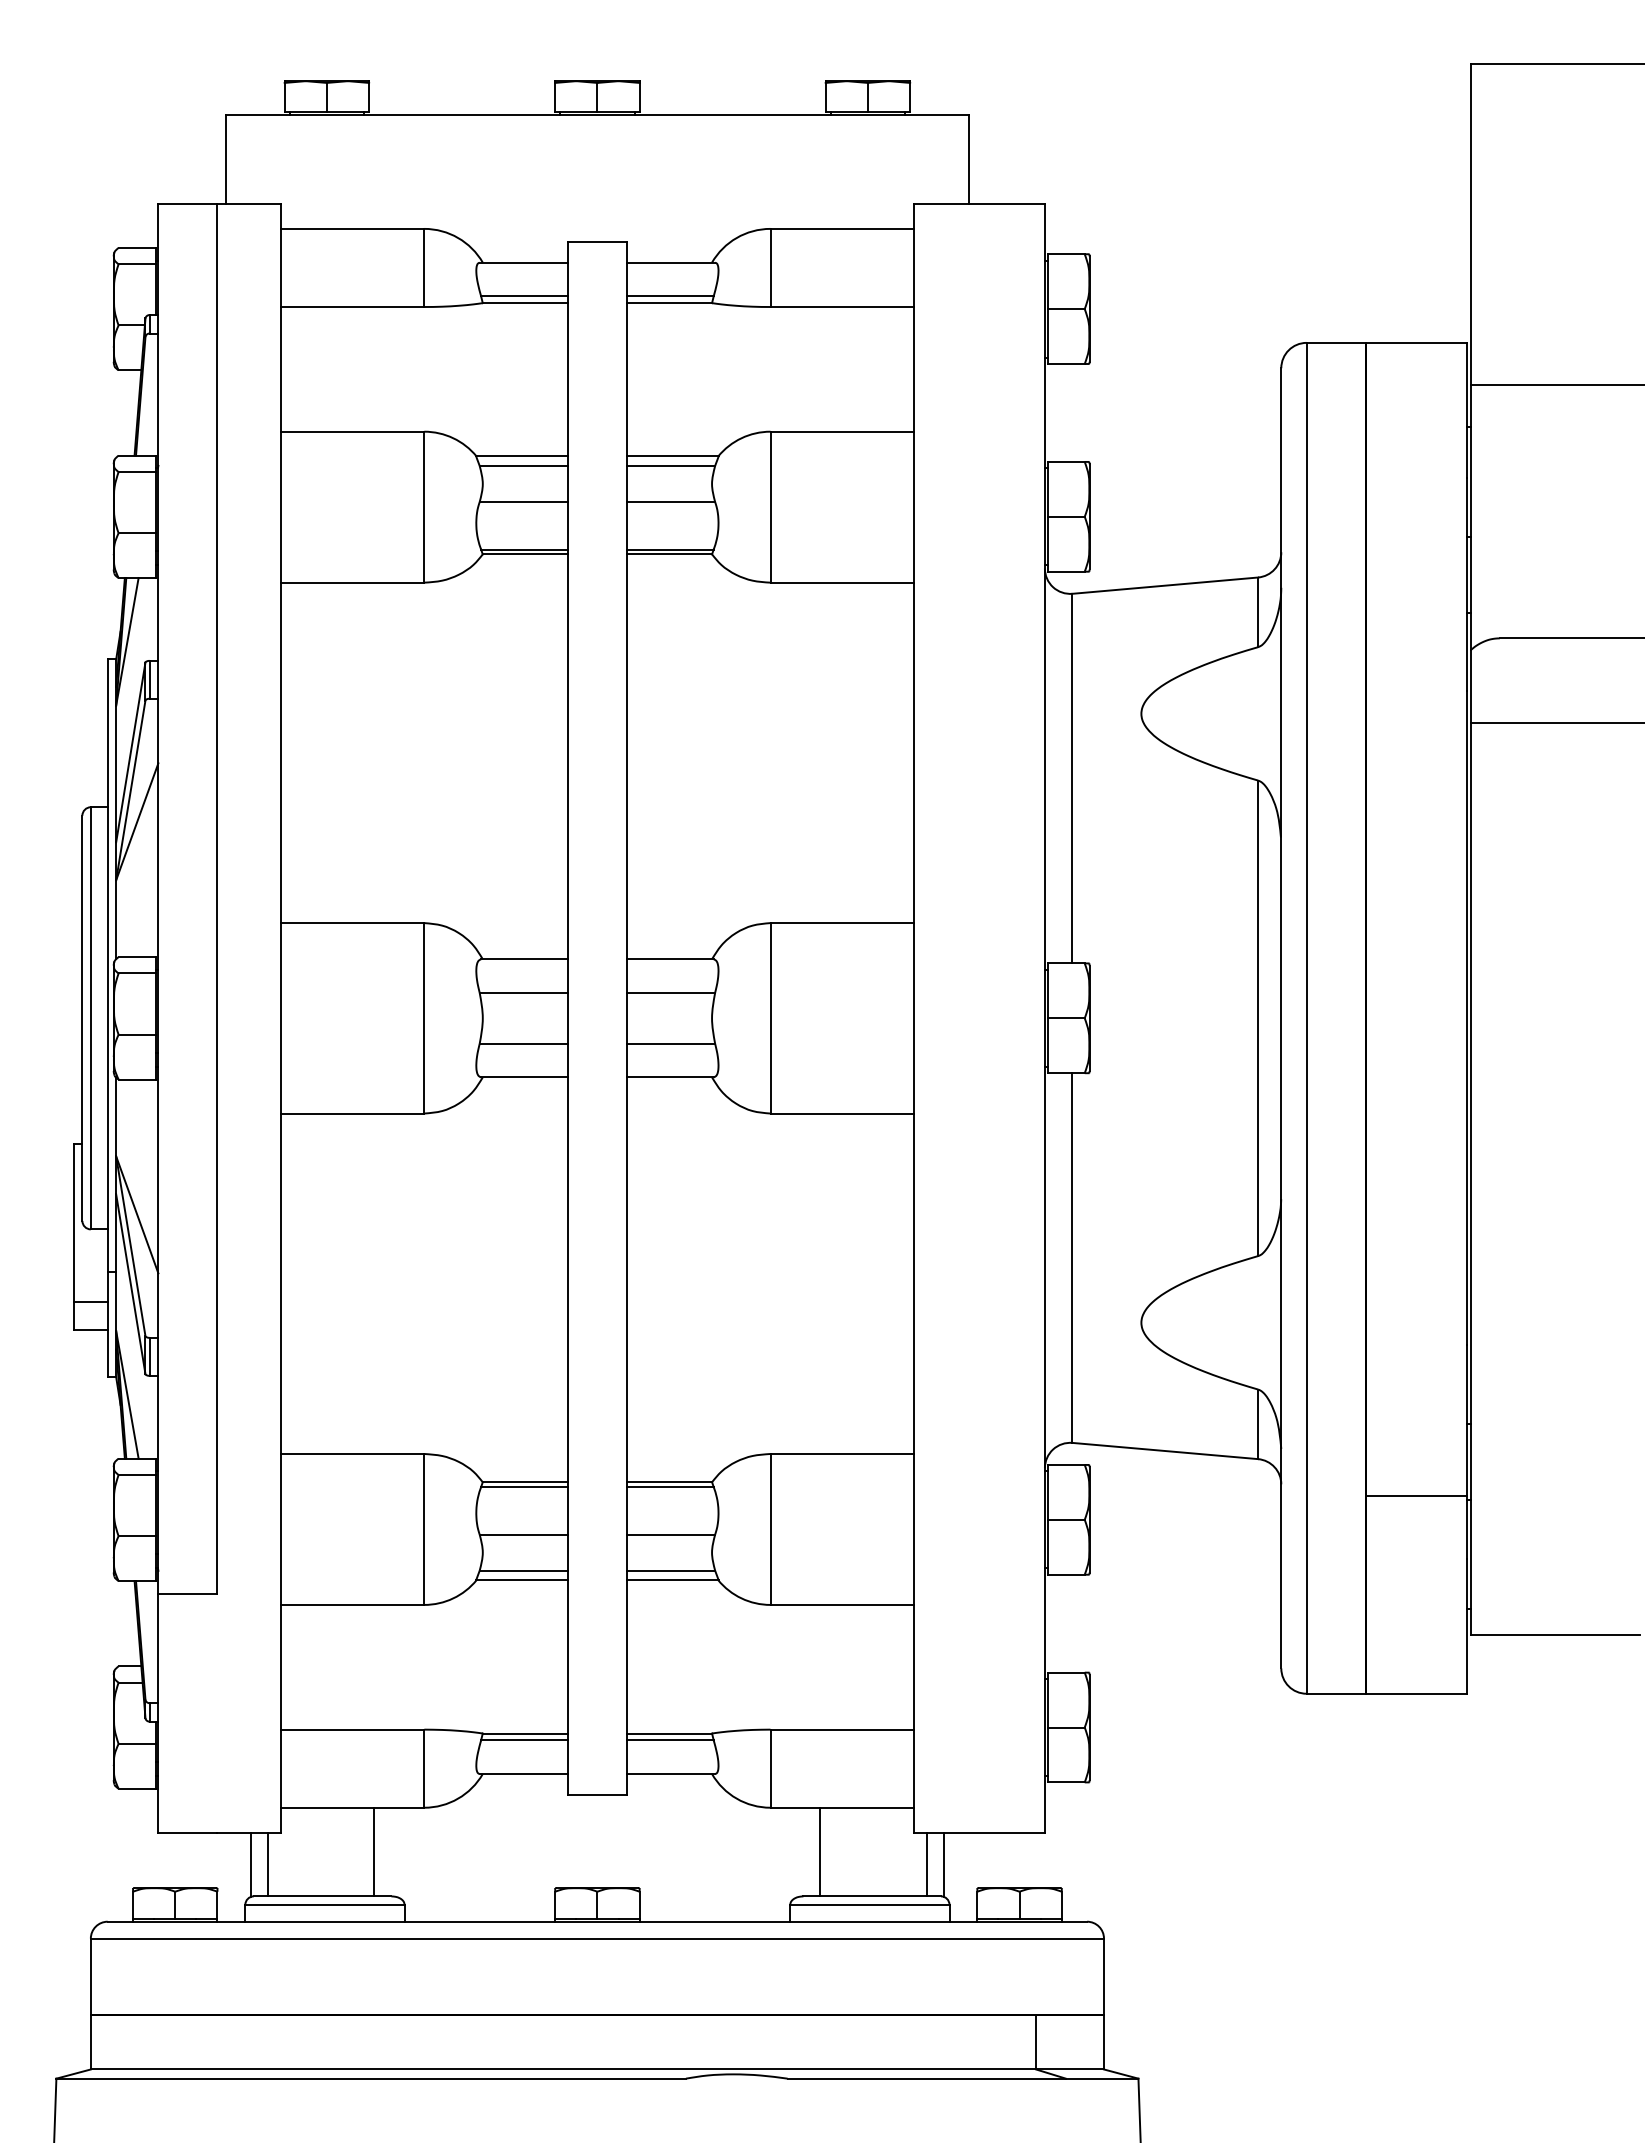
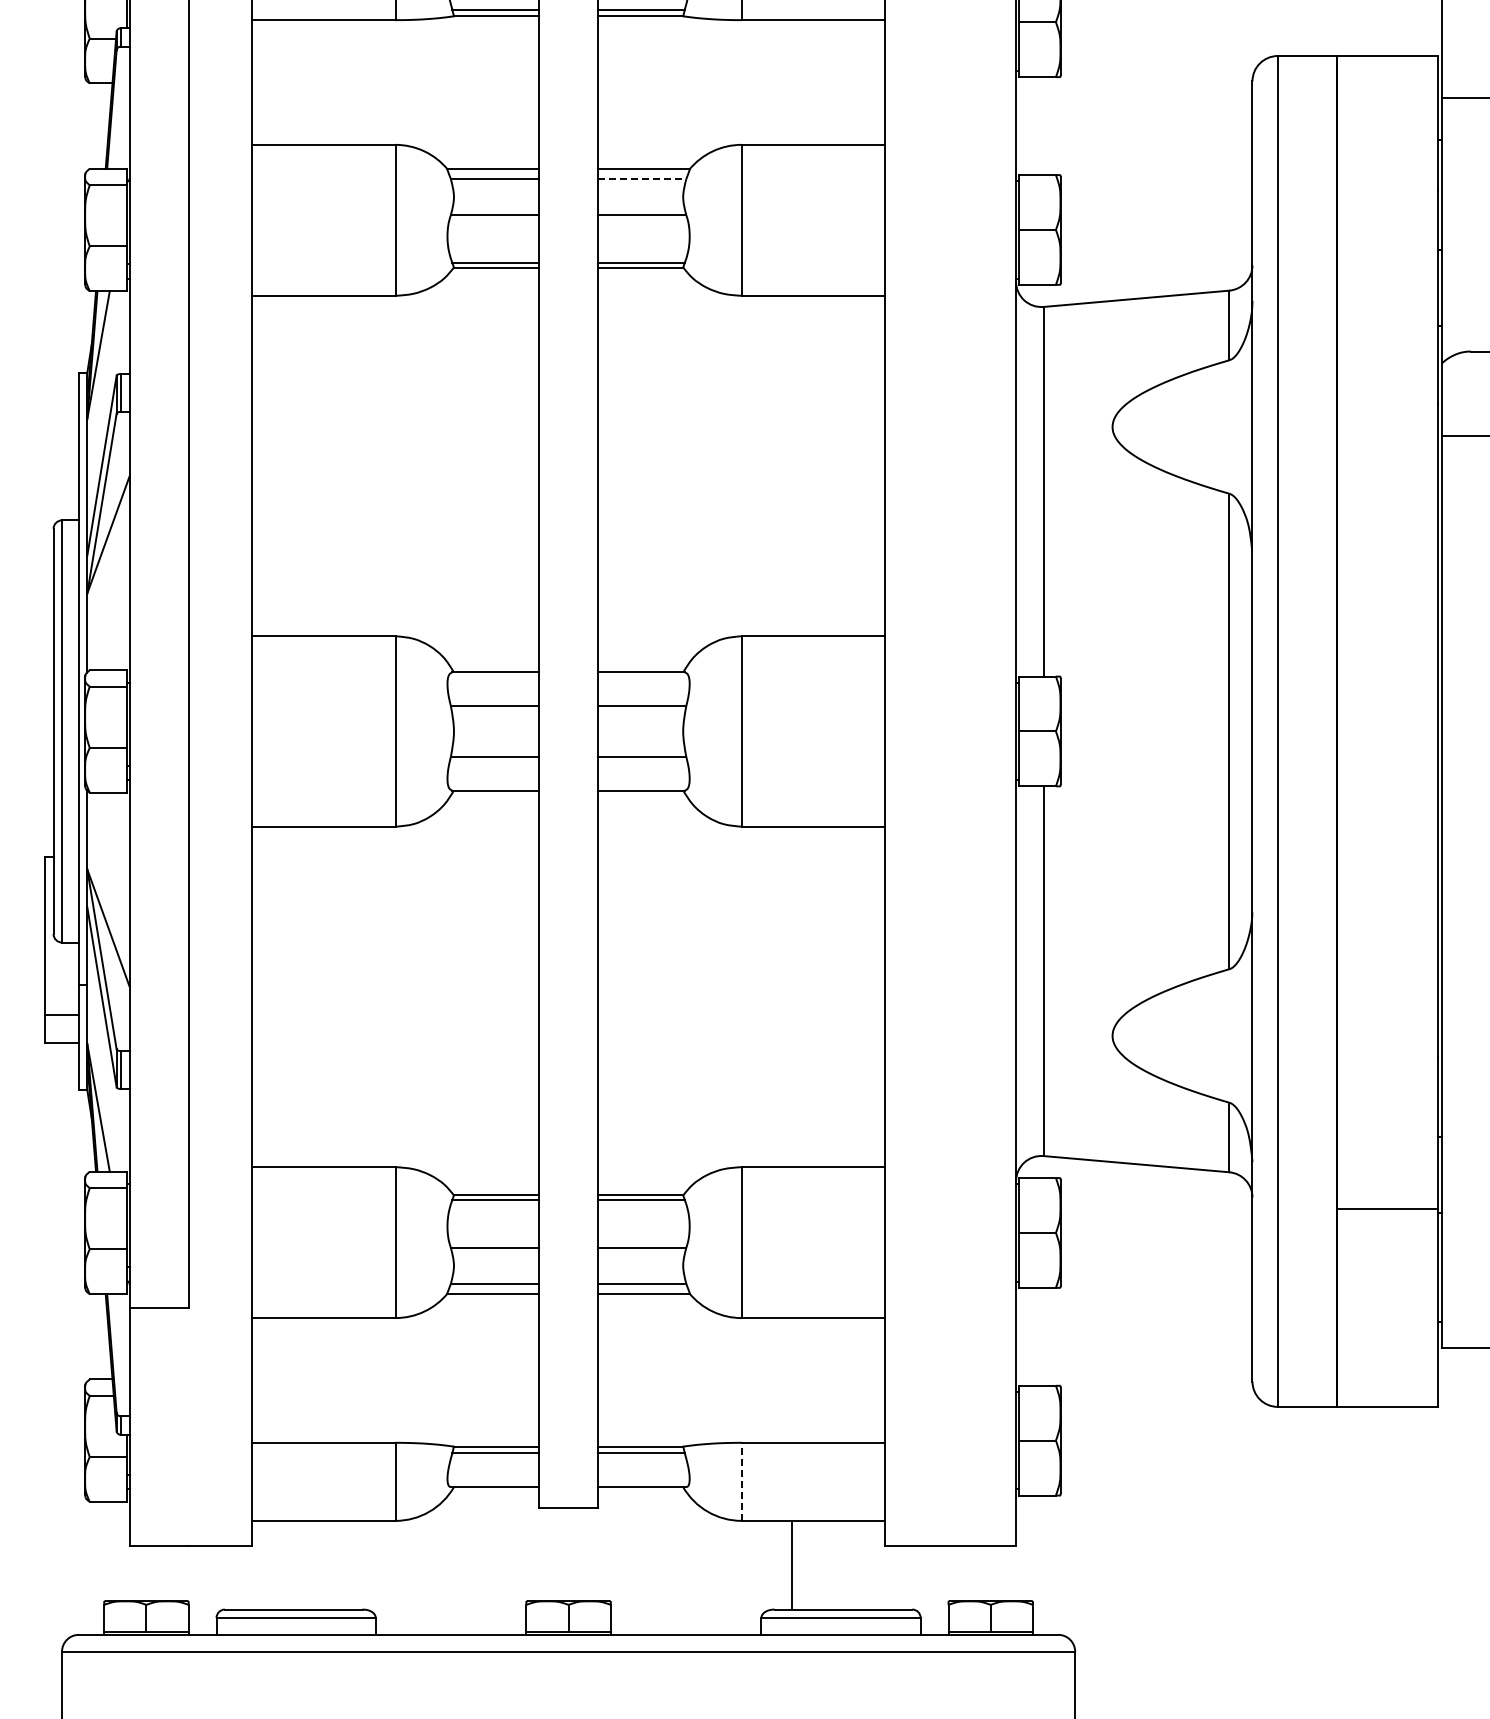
line: (671, 466) -> (642, 179), solid -> dashed
line: (770, 1768) -> (741, 1481), solid -> dashed
line: (374, 1851) -> (345, 1564), removed
line: (251, 1864) -> (222, 1577), removed
line: (267, 1864) -> (238, 1577), removed
line: (927, 1864) -> (898, 1577), removed
line: (943, 1864) -> (914, 1577), removed

